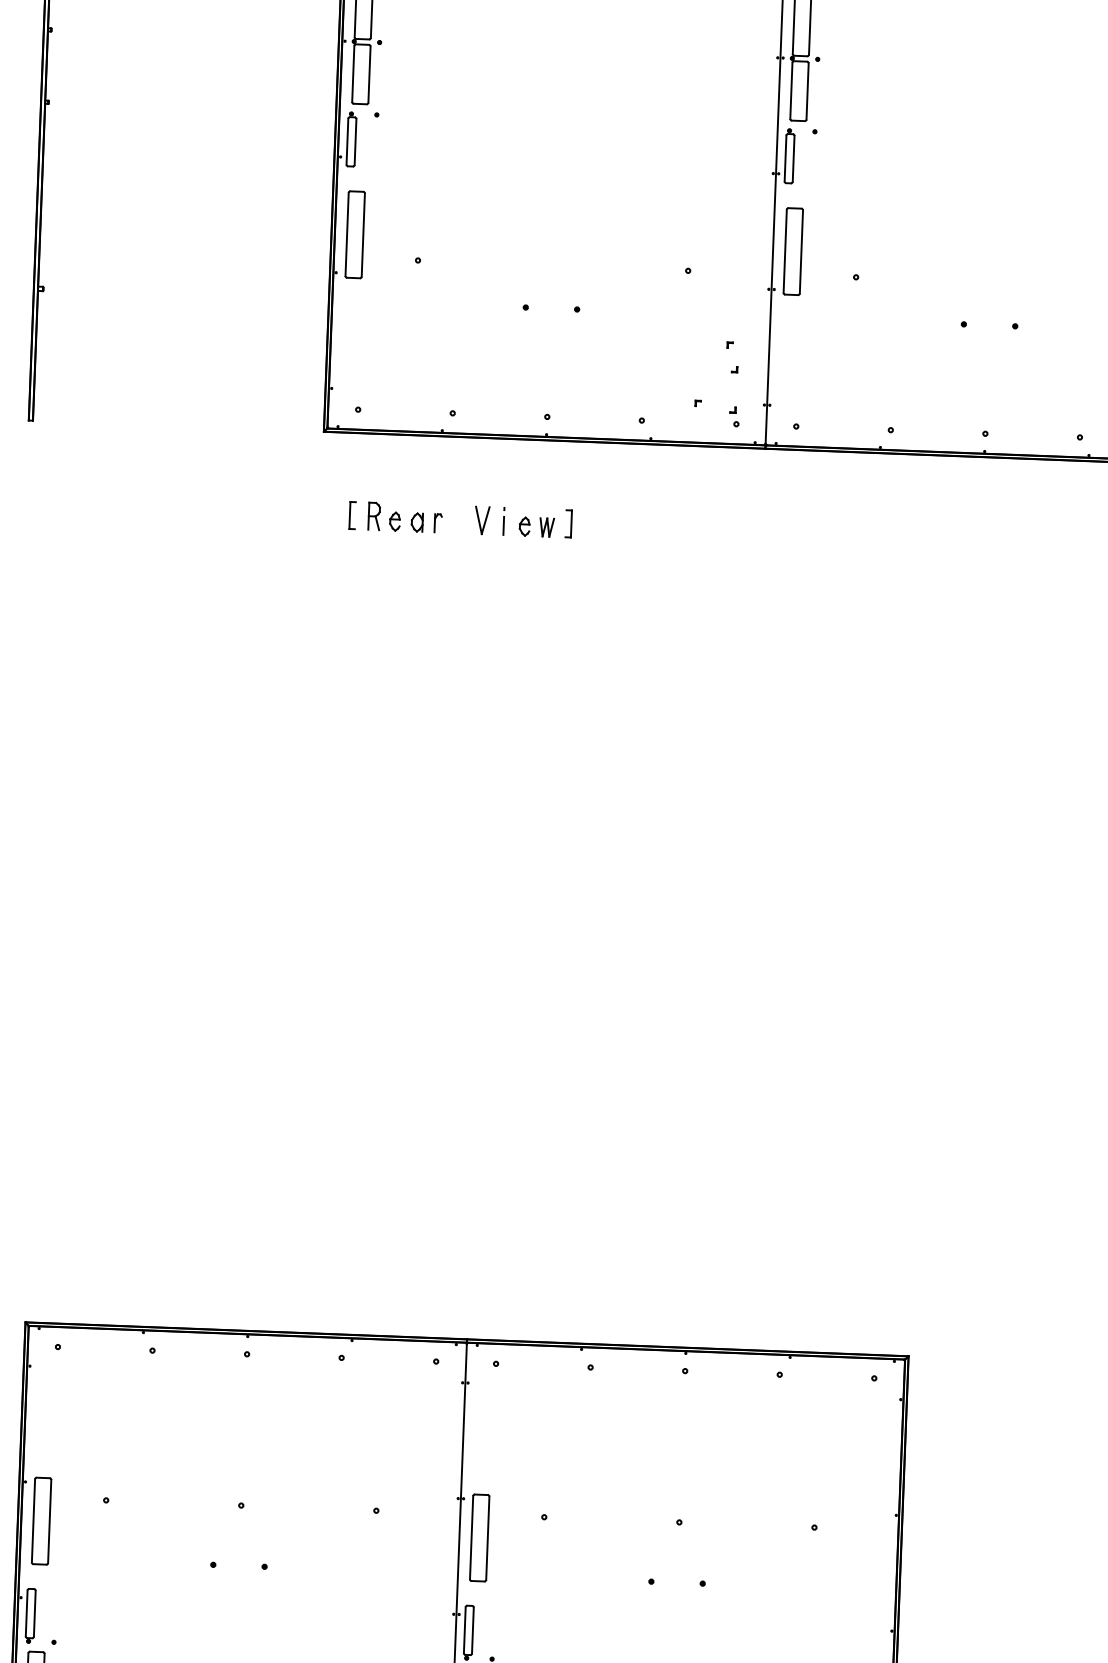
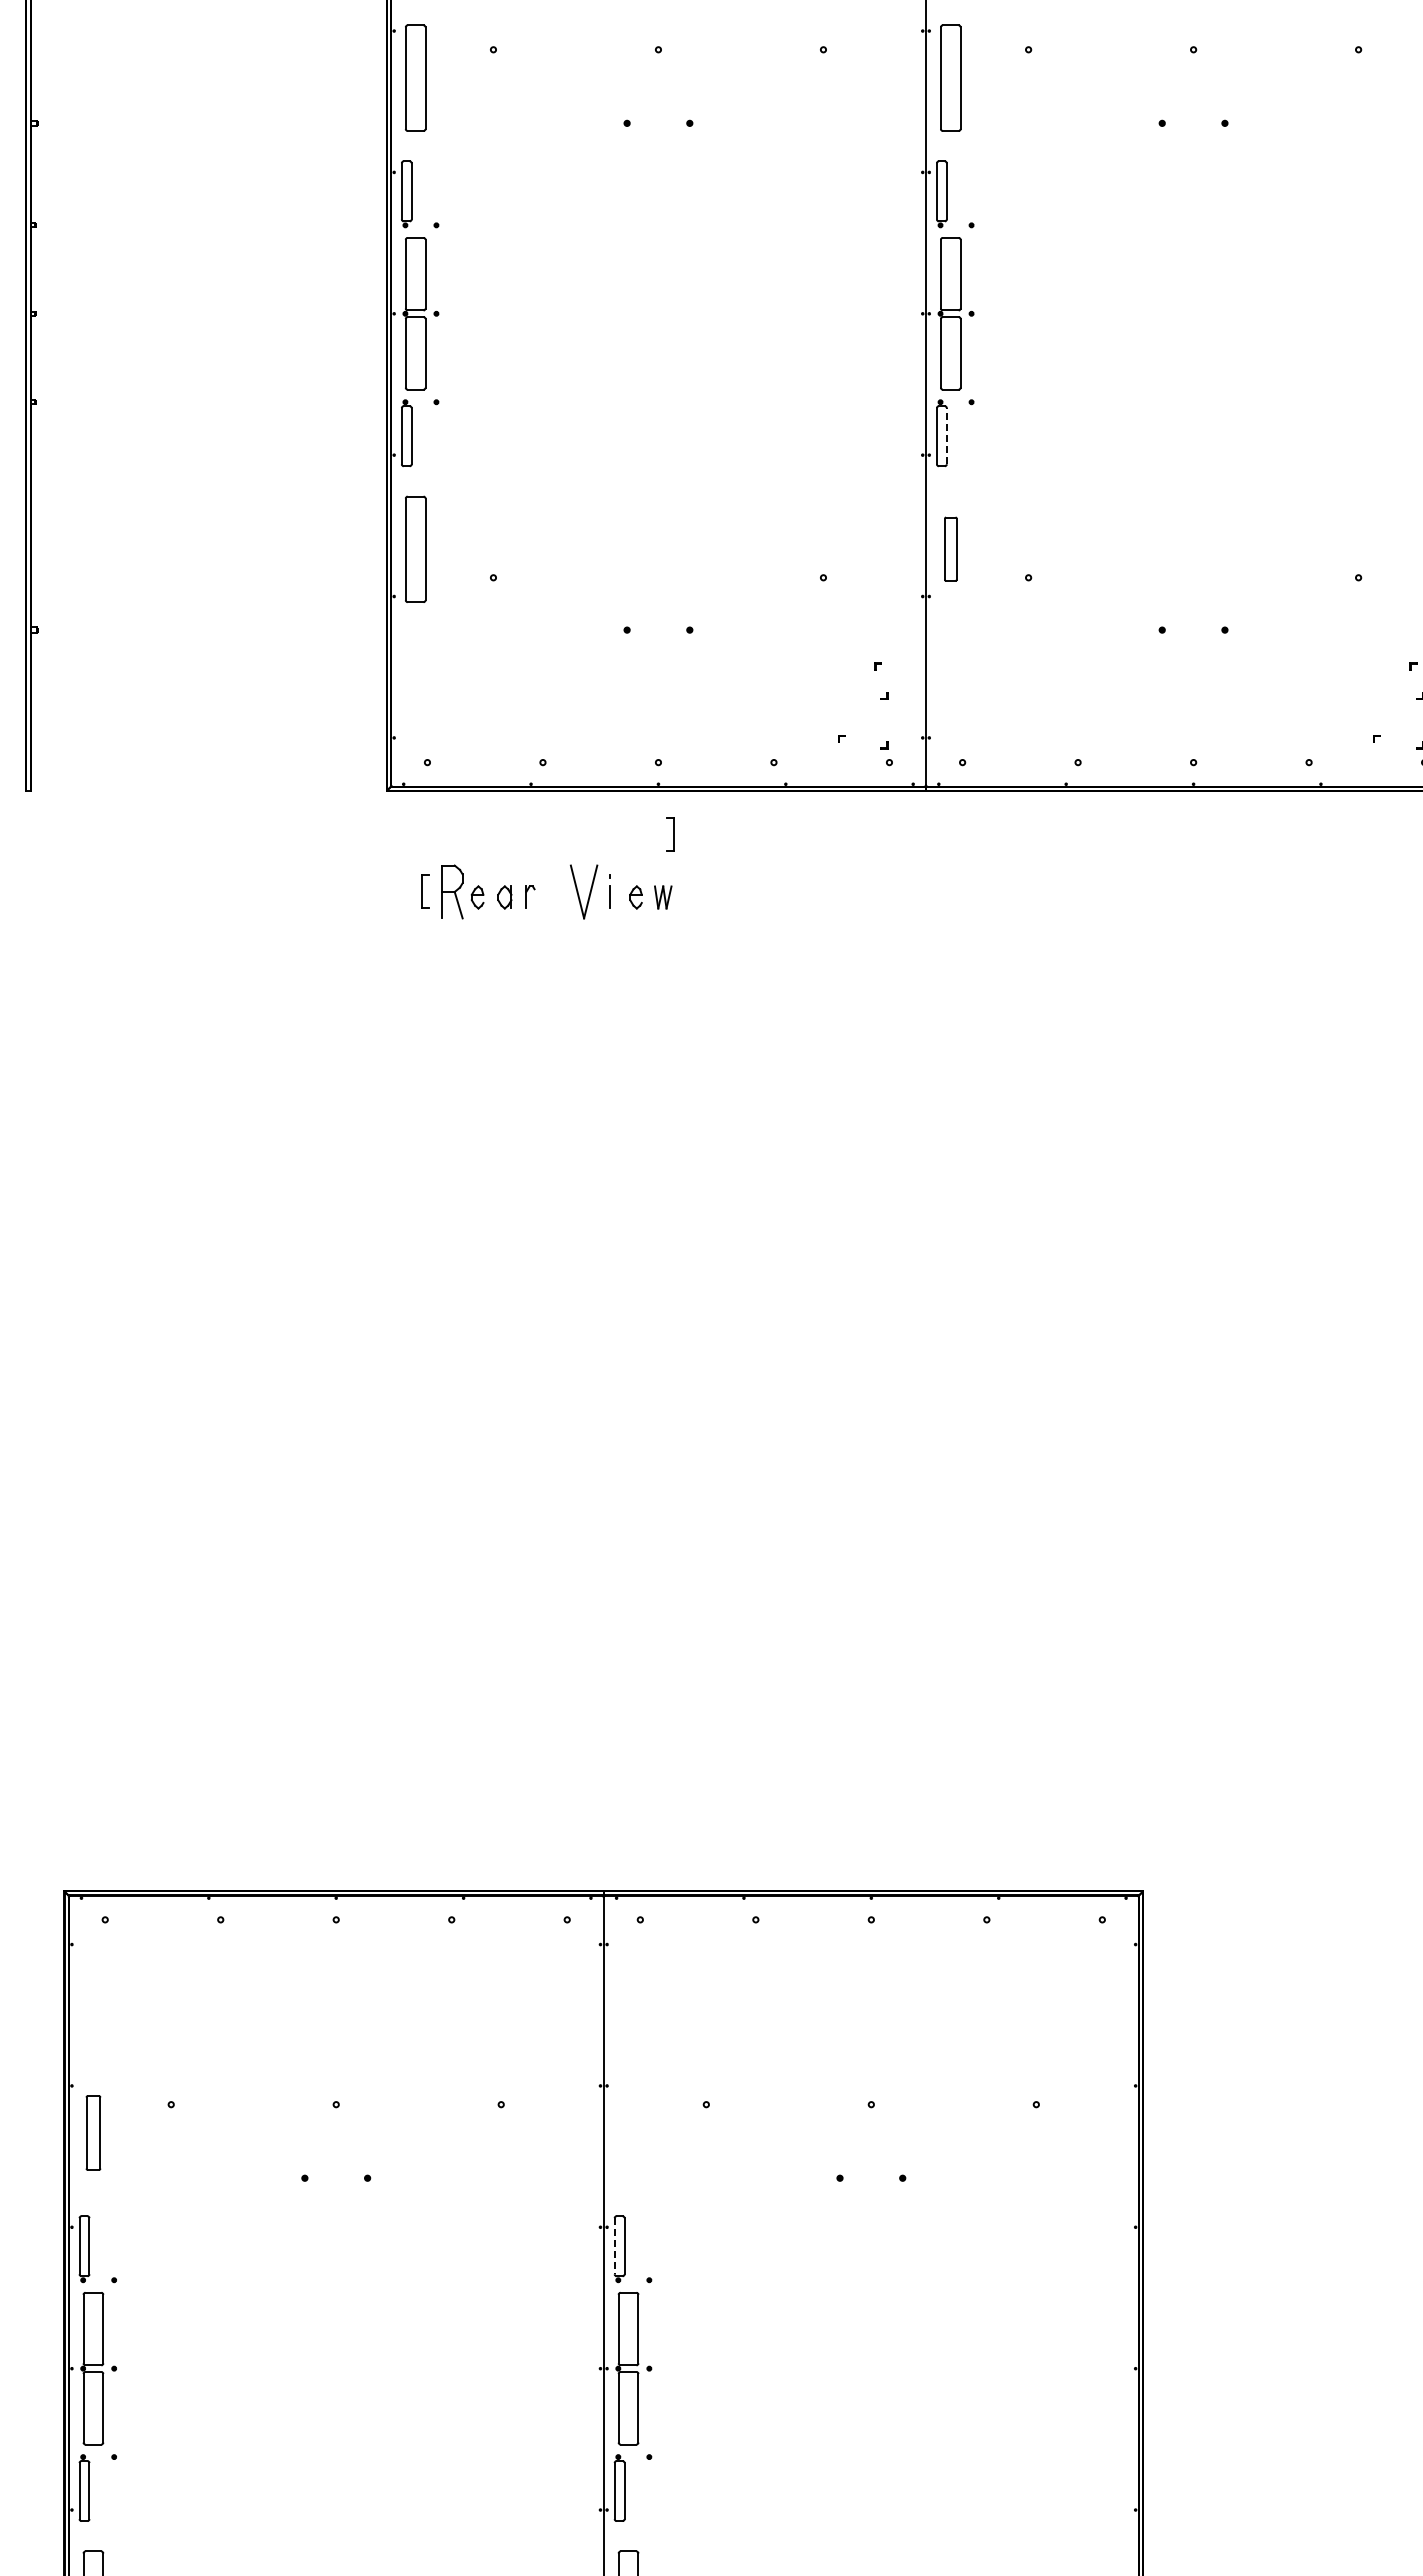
line: (793, 158) -> (946, 435), solid -> dashed
part: (793, 250) -> (950, 548), size x0.6
part: (373, 515) -> (451, 891), size x1.6
part: (481, 520) -> (583, 891), size x1.6
part: (568, 523) -> (670, 834), moved
part: (41, 1520) -> (93, 2132), size x0.7
part: (479, 1537) -> (628, 2132), removed
line: (464, 1630) -> (614, 2246), solid -> dashed

